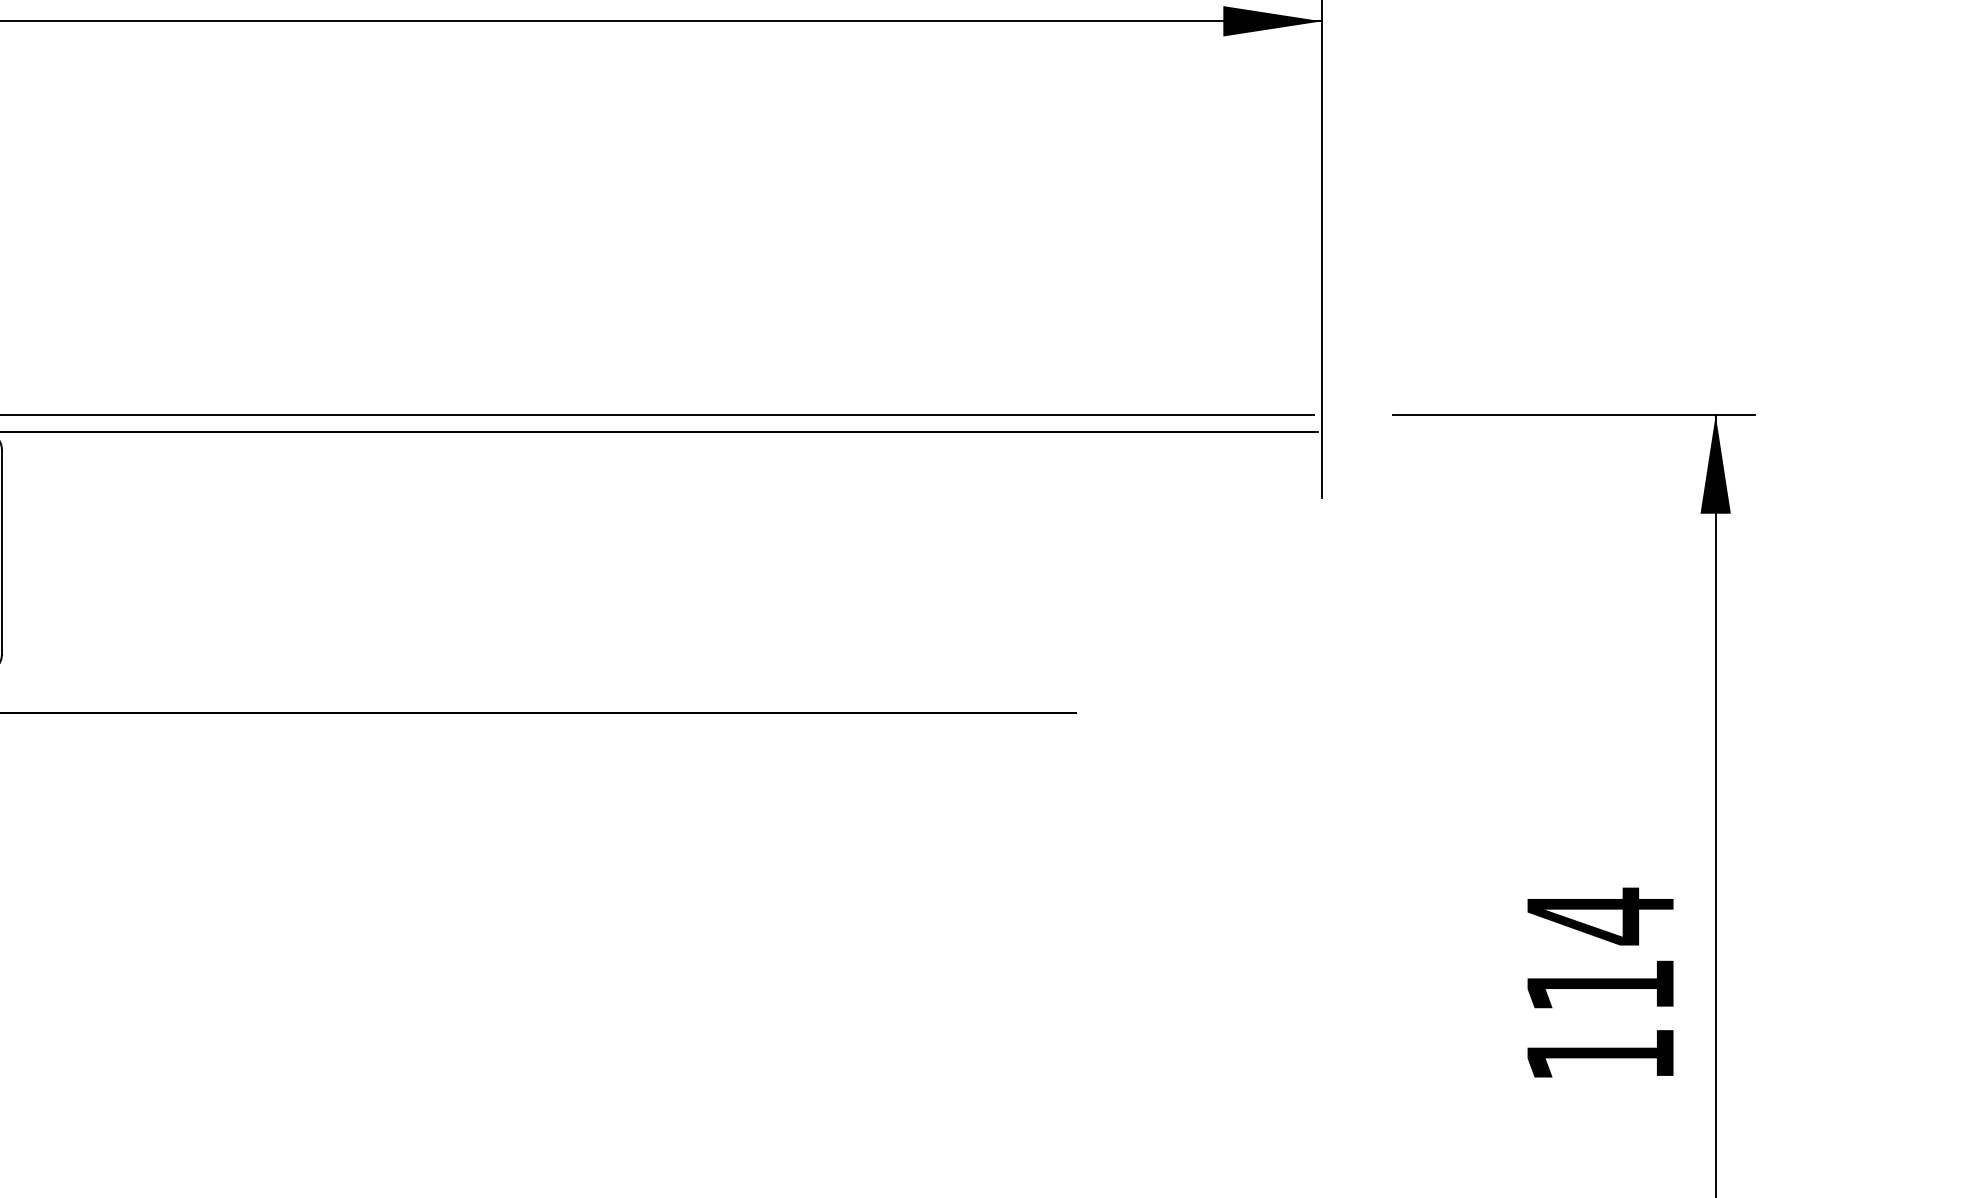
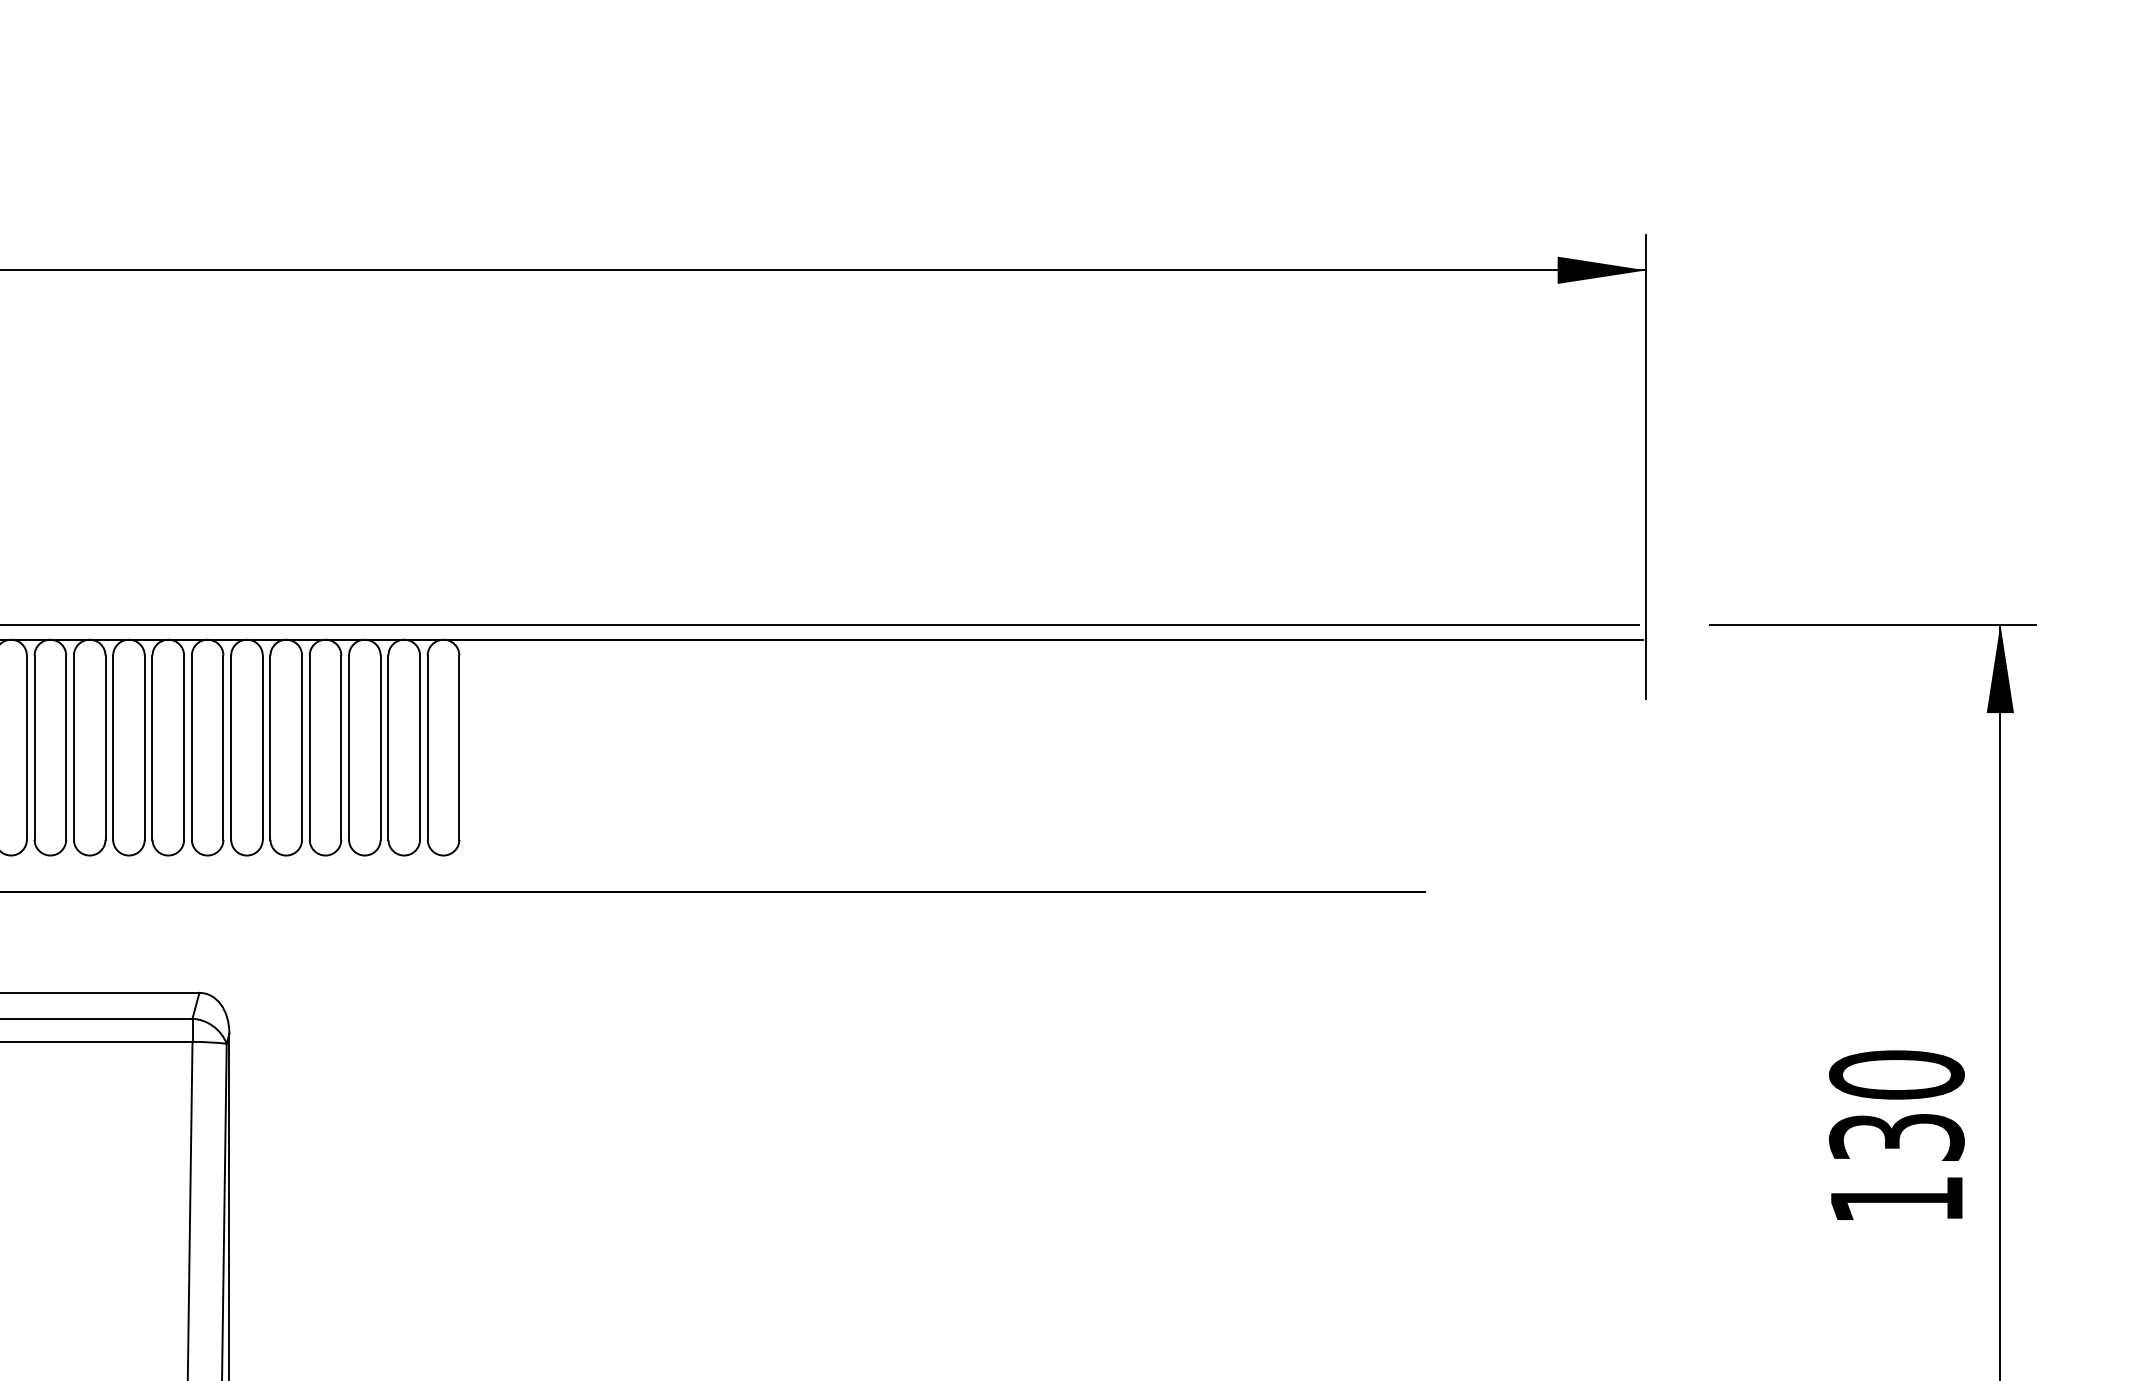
text: (1600, 948) -> (1896, 1104), 114 -> 130

